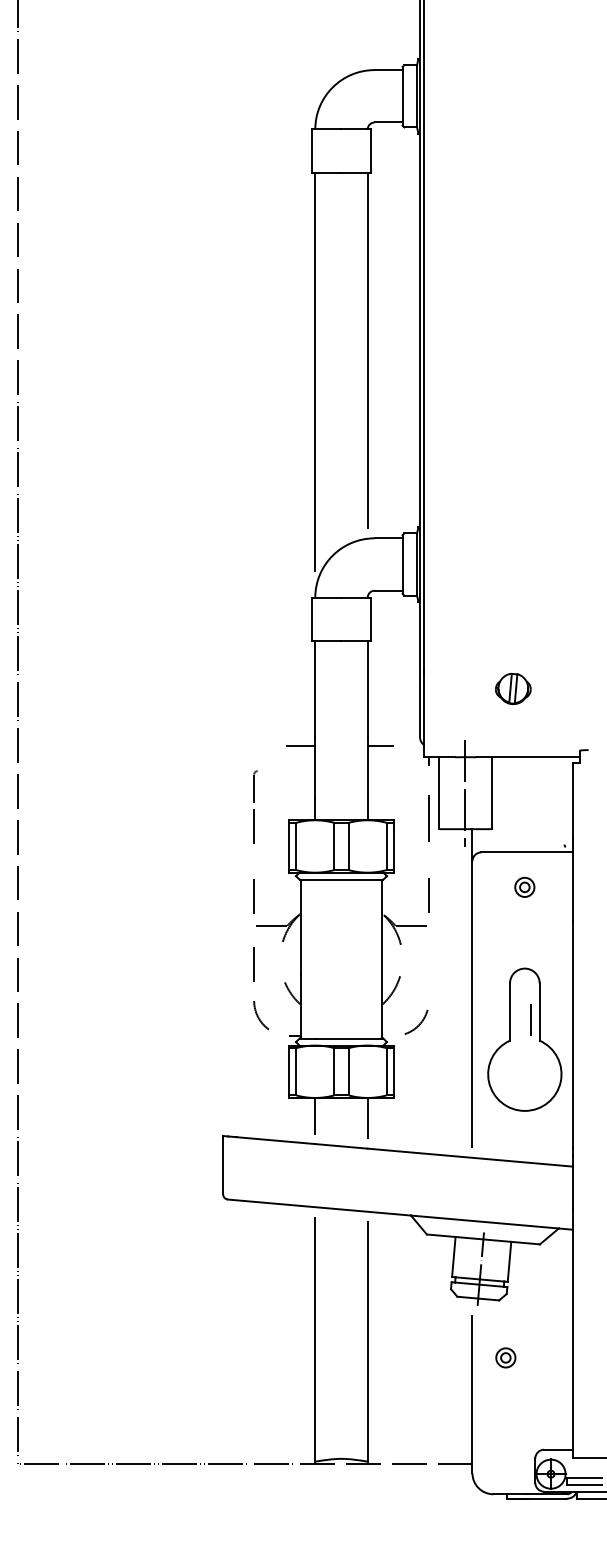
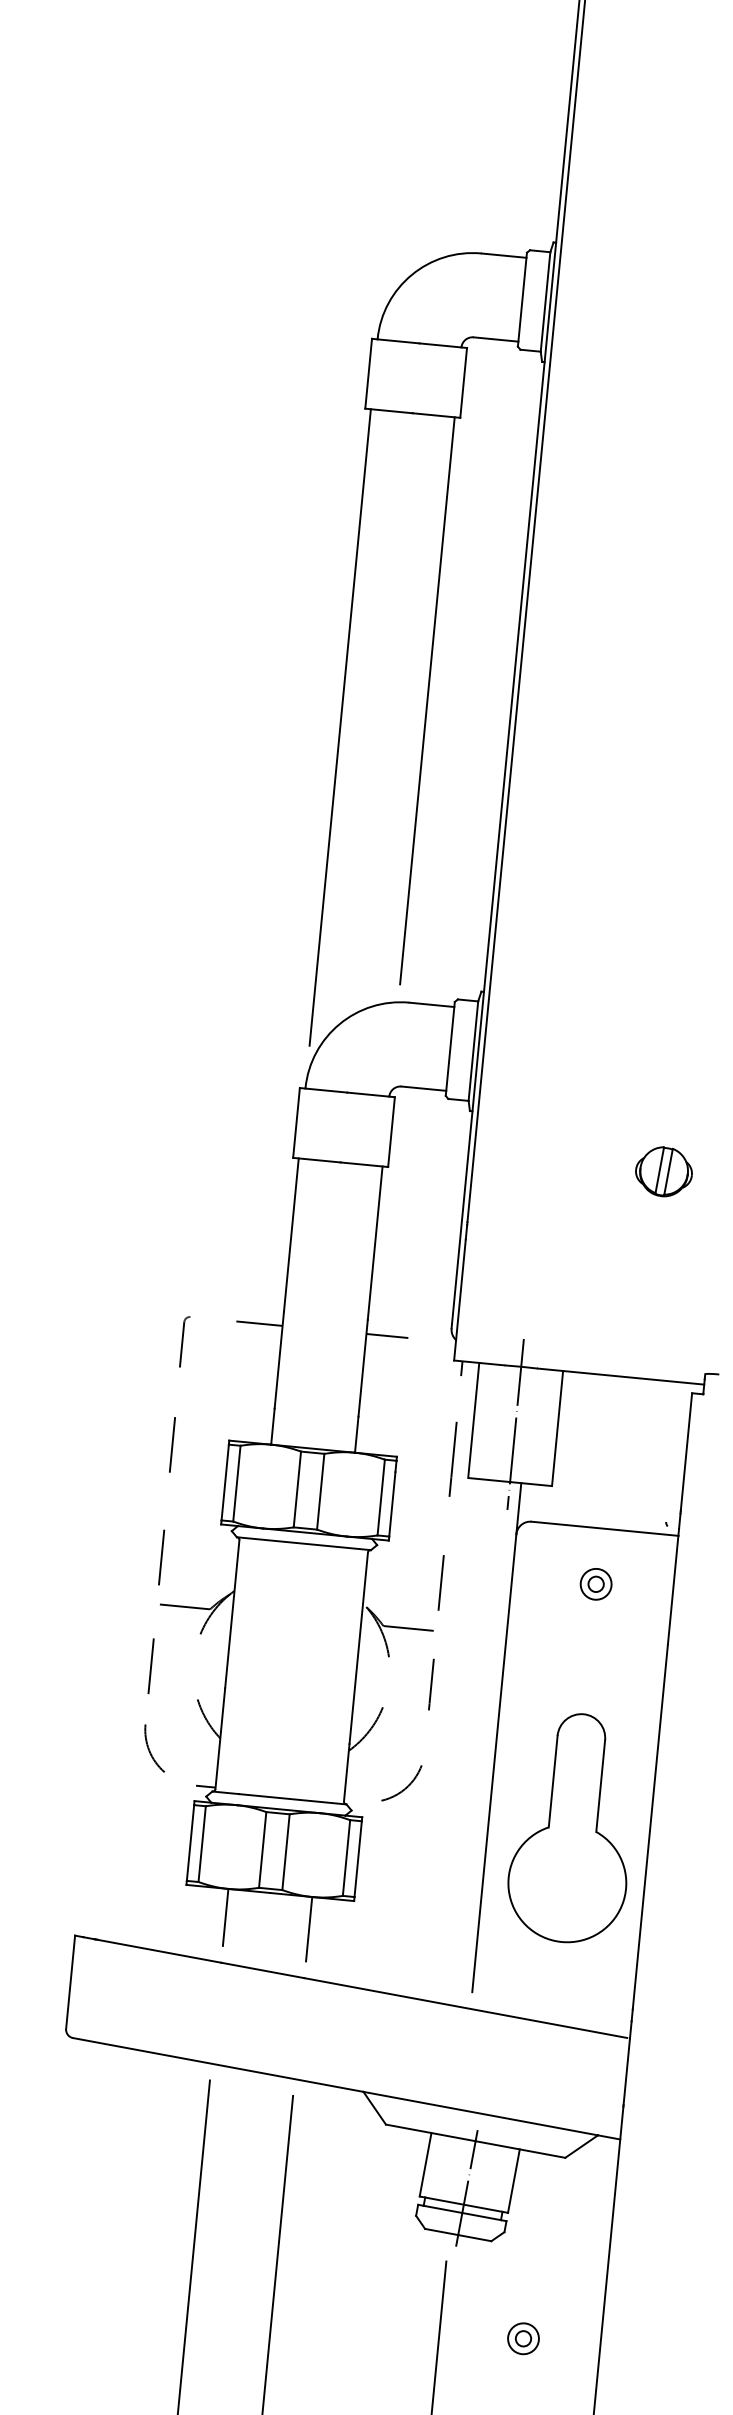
part: (513, 688) -> (664, 1171), moved
part: (255, 786) -> (184, 1341), moved
line: (530, 1019) -> (431, 1683), moved
part: (505, 1357) -> (523, 2338), moved

